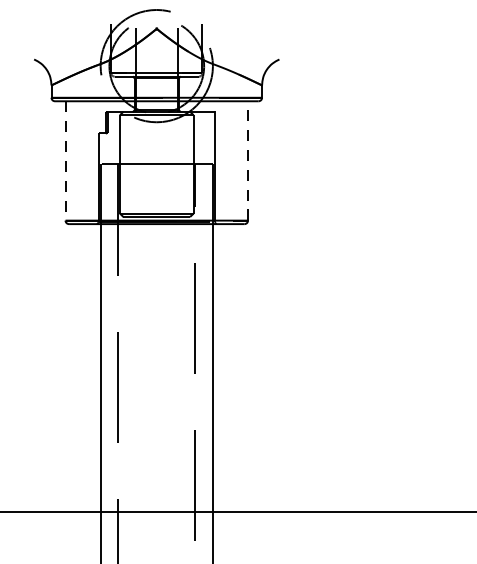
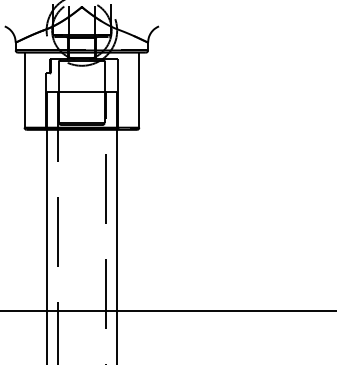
line: (65, 161) -> (24, 90), dashed -> solid
line: (248, 161) -> (139, 90), dashed -> solid

